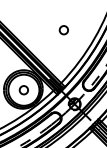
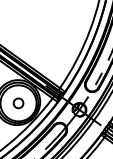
circle: (63, 30) -> (52, 27), removed

